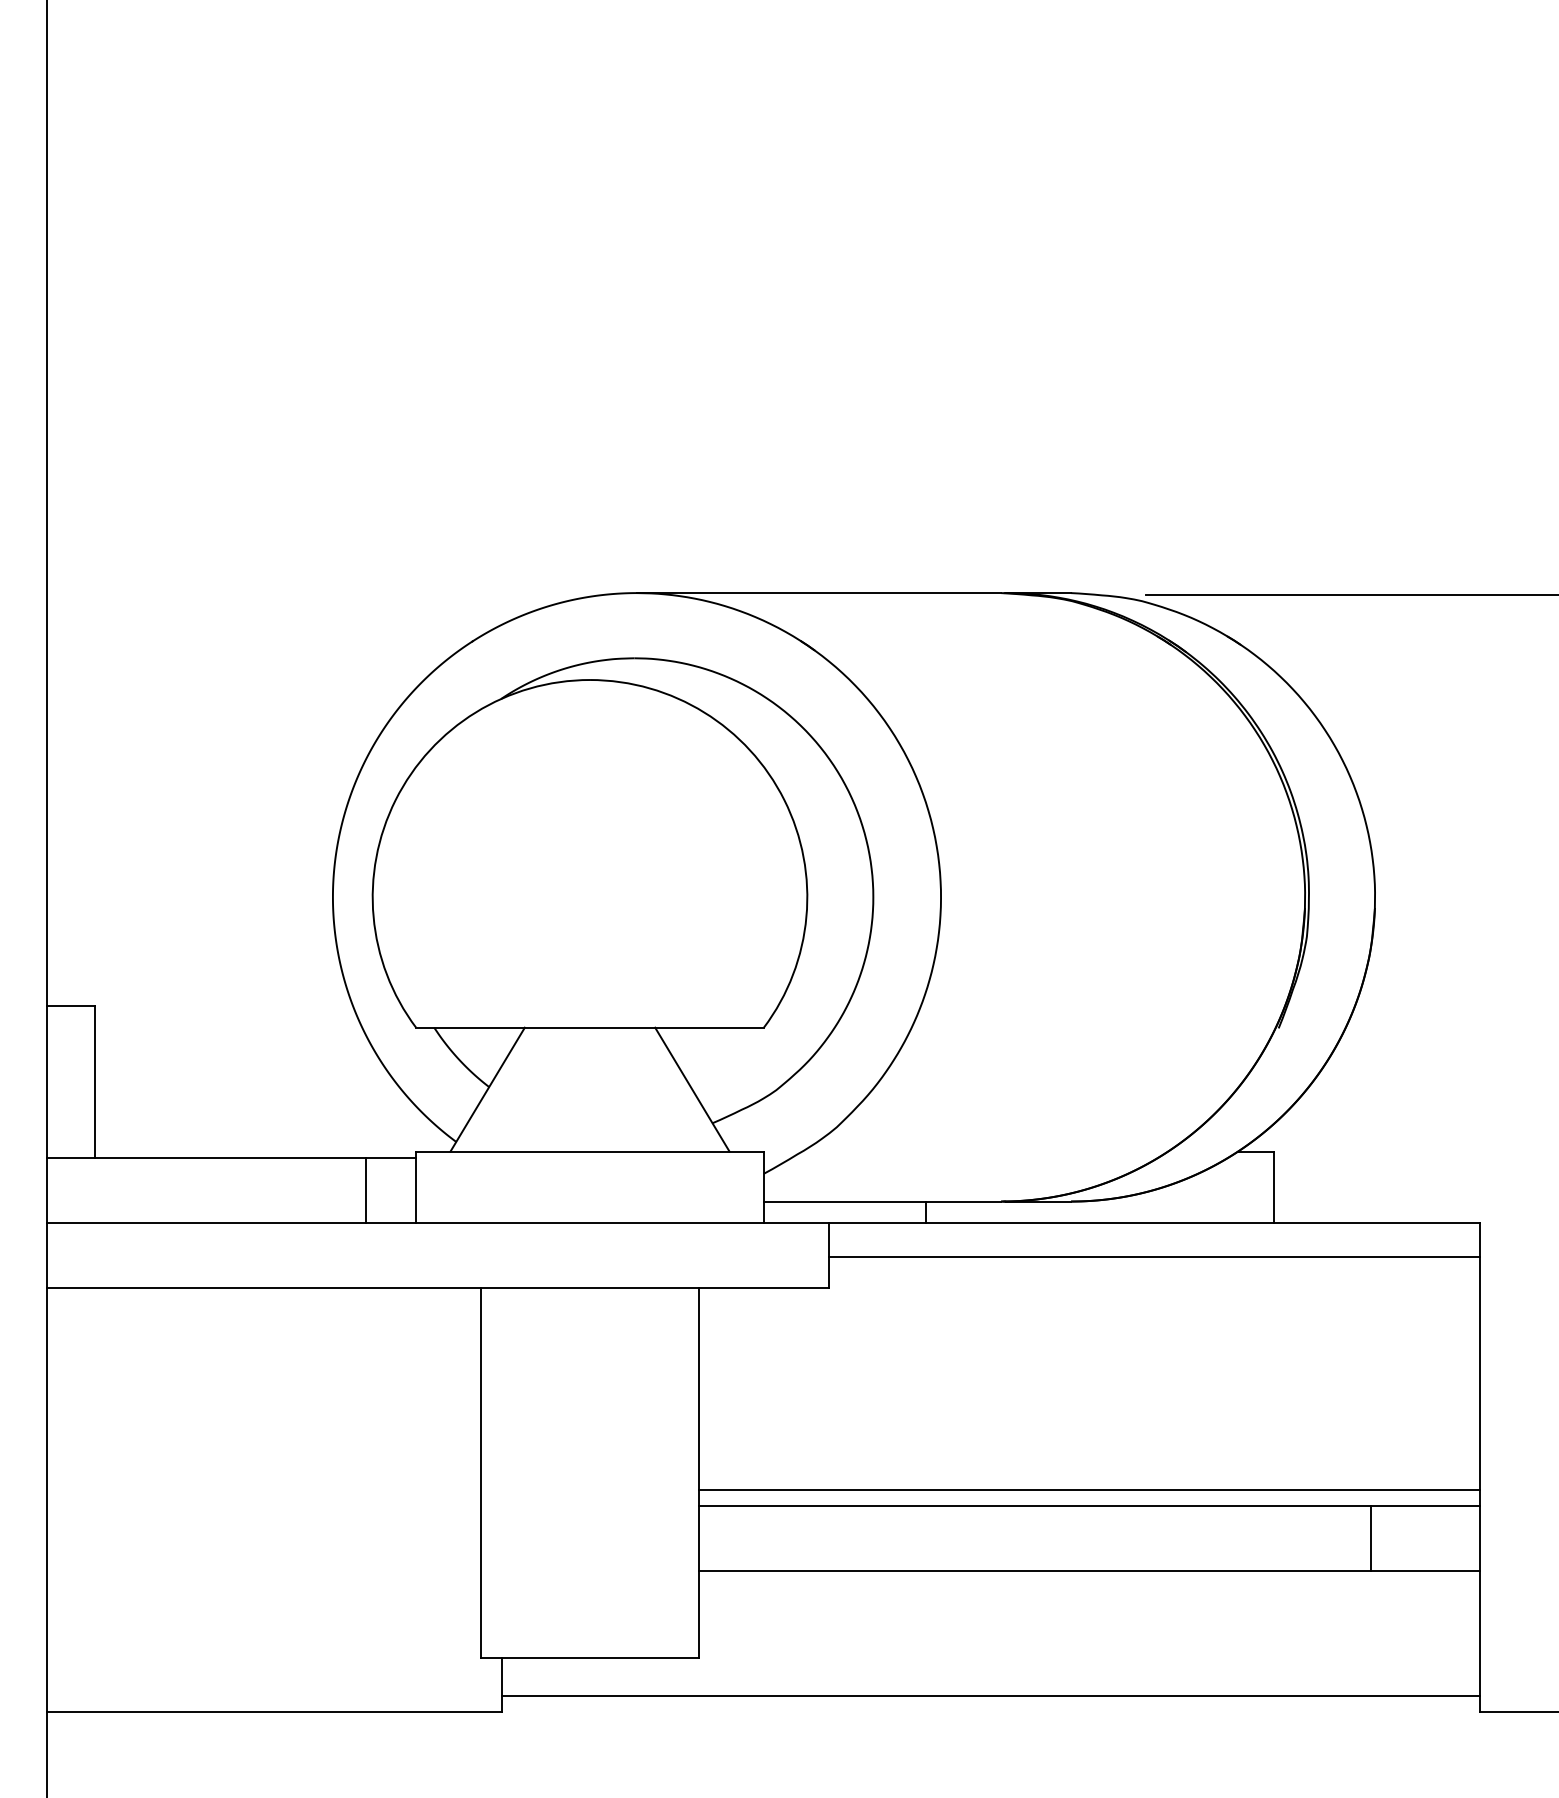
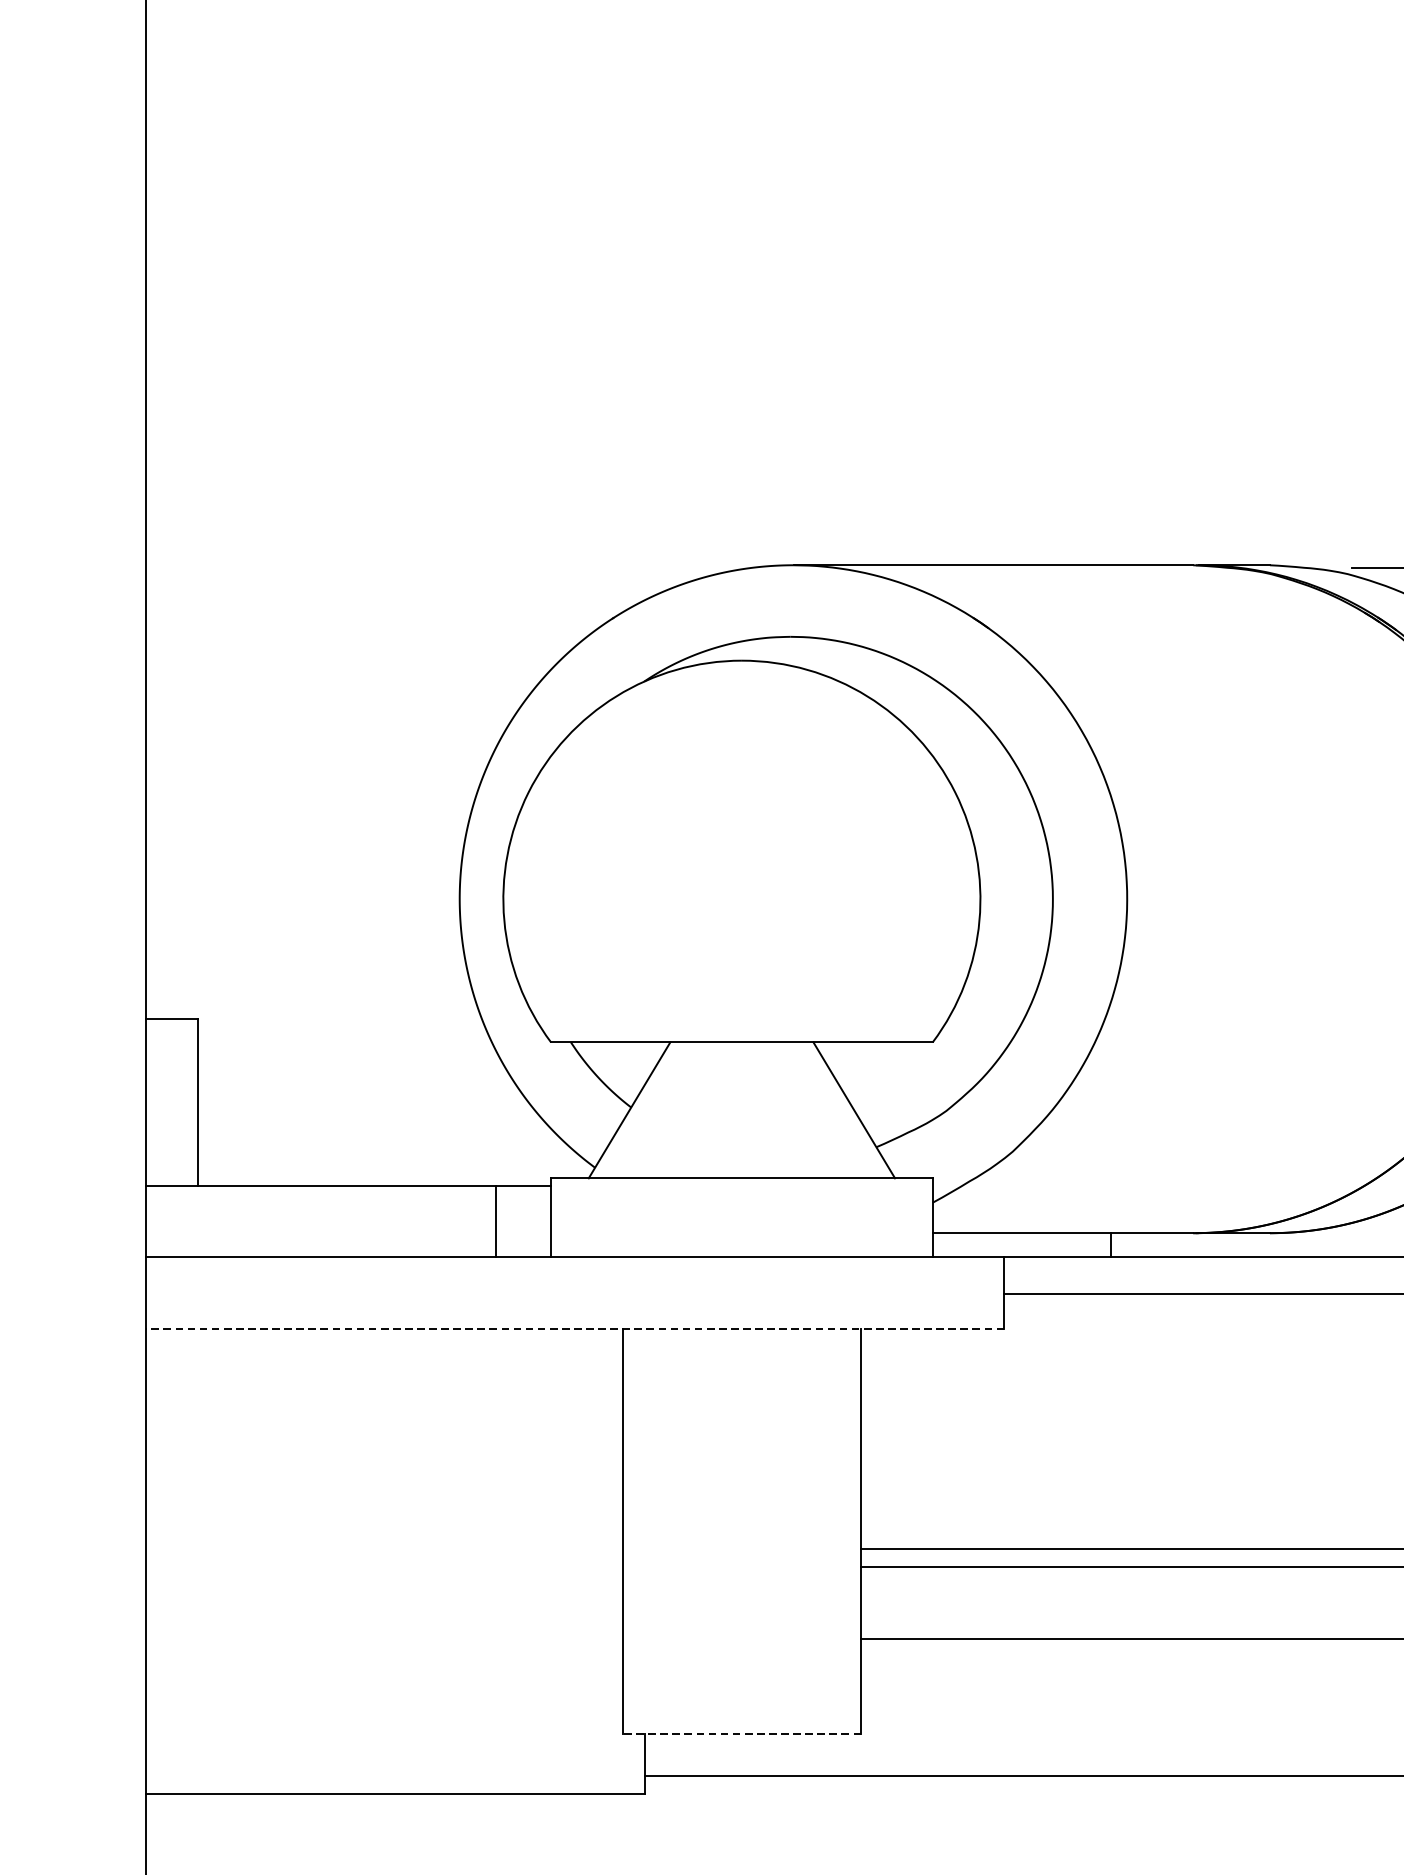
line: (437, 1288) -> (574, 1328), solid -> dashed
line: (590, 1657) -> (742, 1733), solid -> dashed

